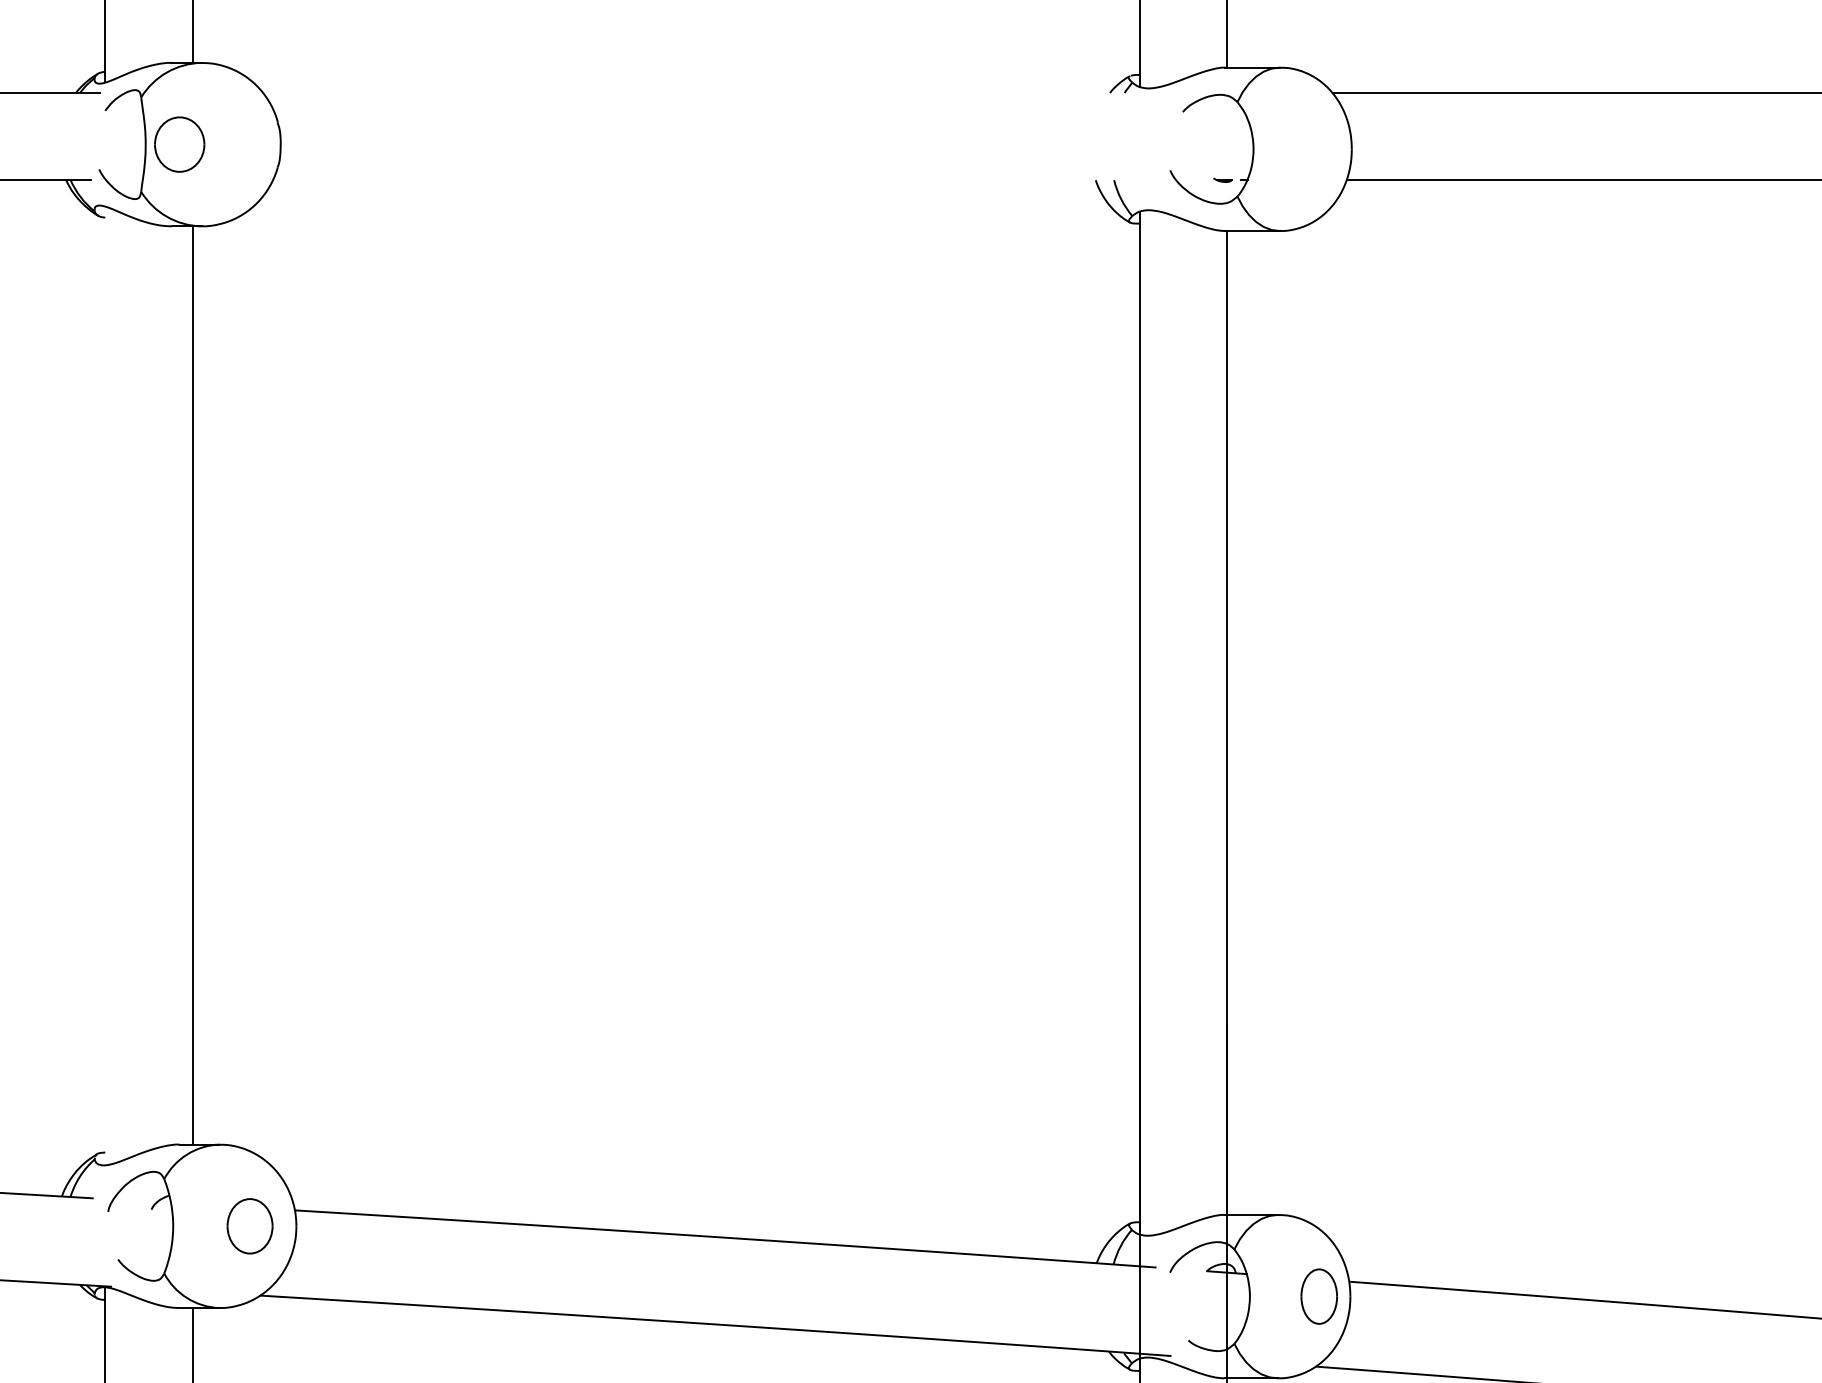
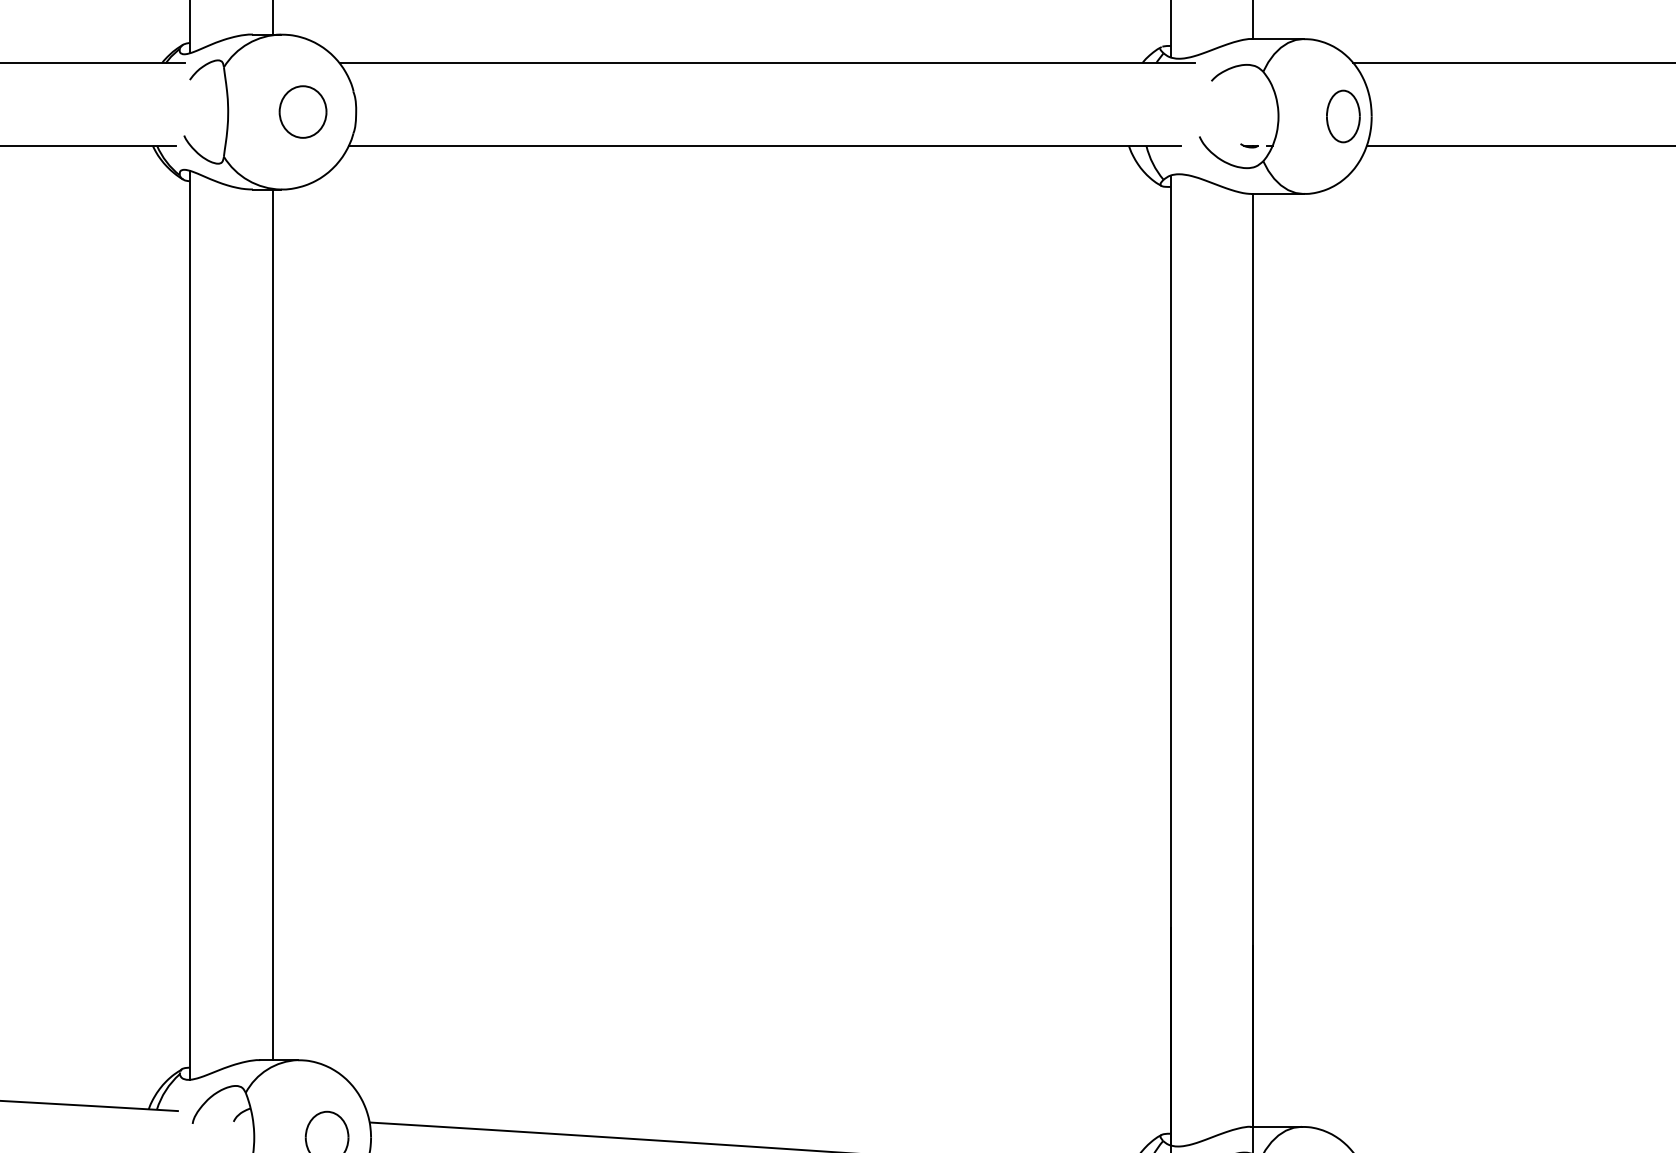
line: (714, 93) -> (767, 63), added
part: (179, 144) -> (302, 111), moved
part: (1321, 149) -> (1342, 116), added
line: (711, 180) -> (764, 146), added
line: (105, 685) -> (190, 624), added

